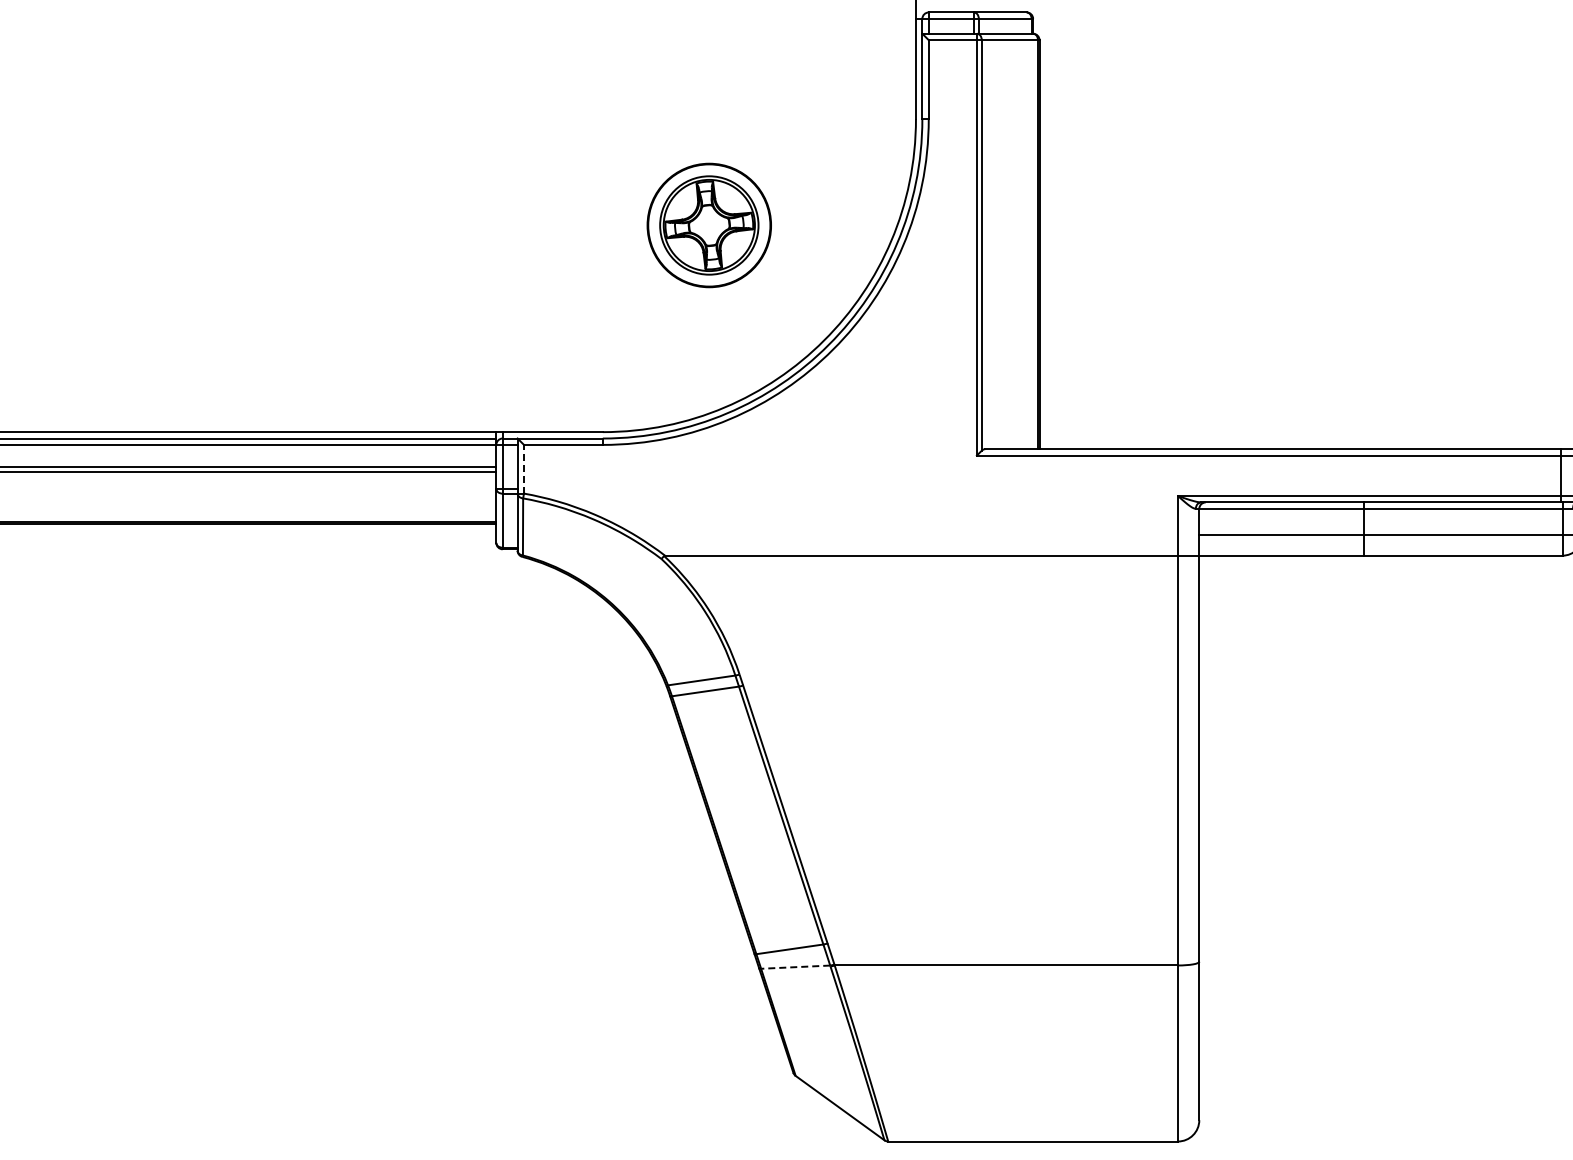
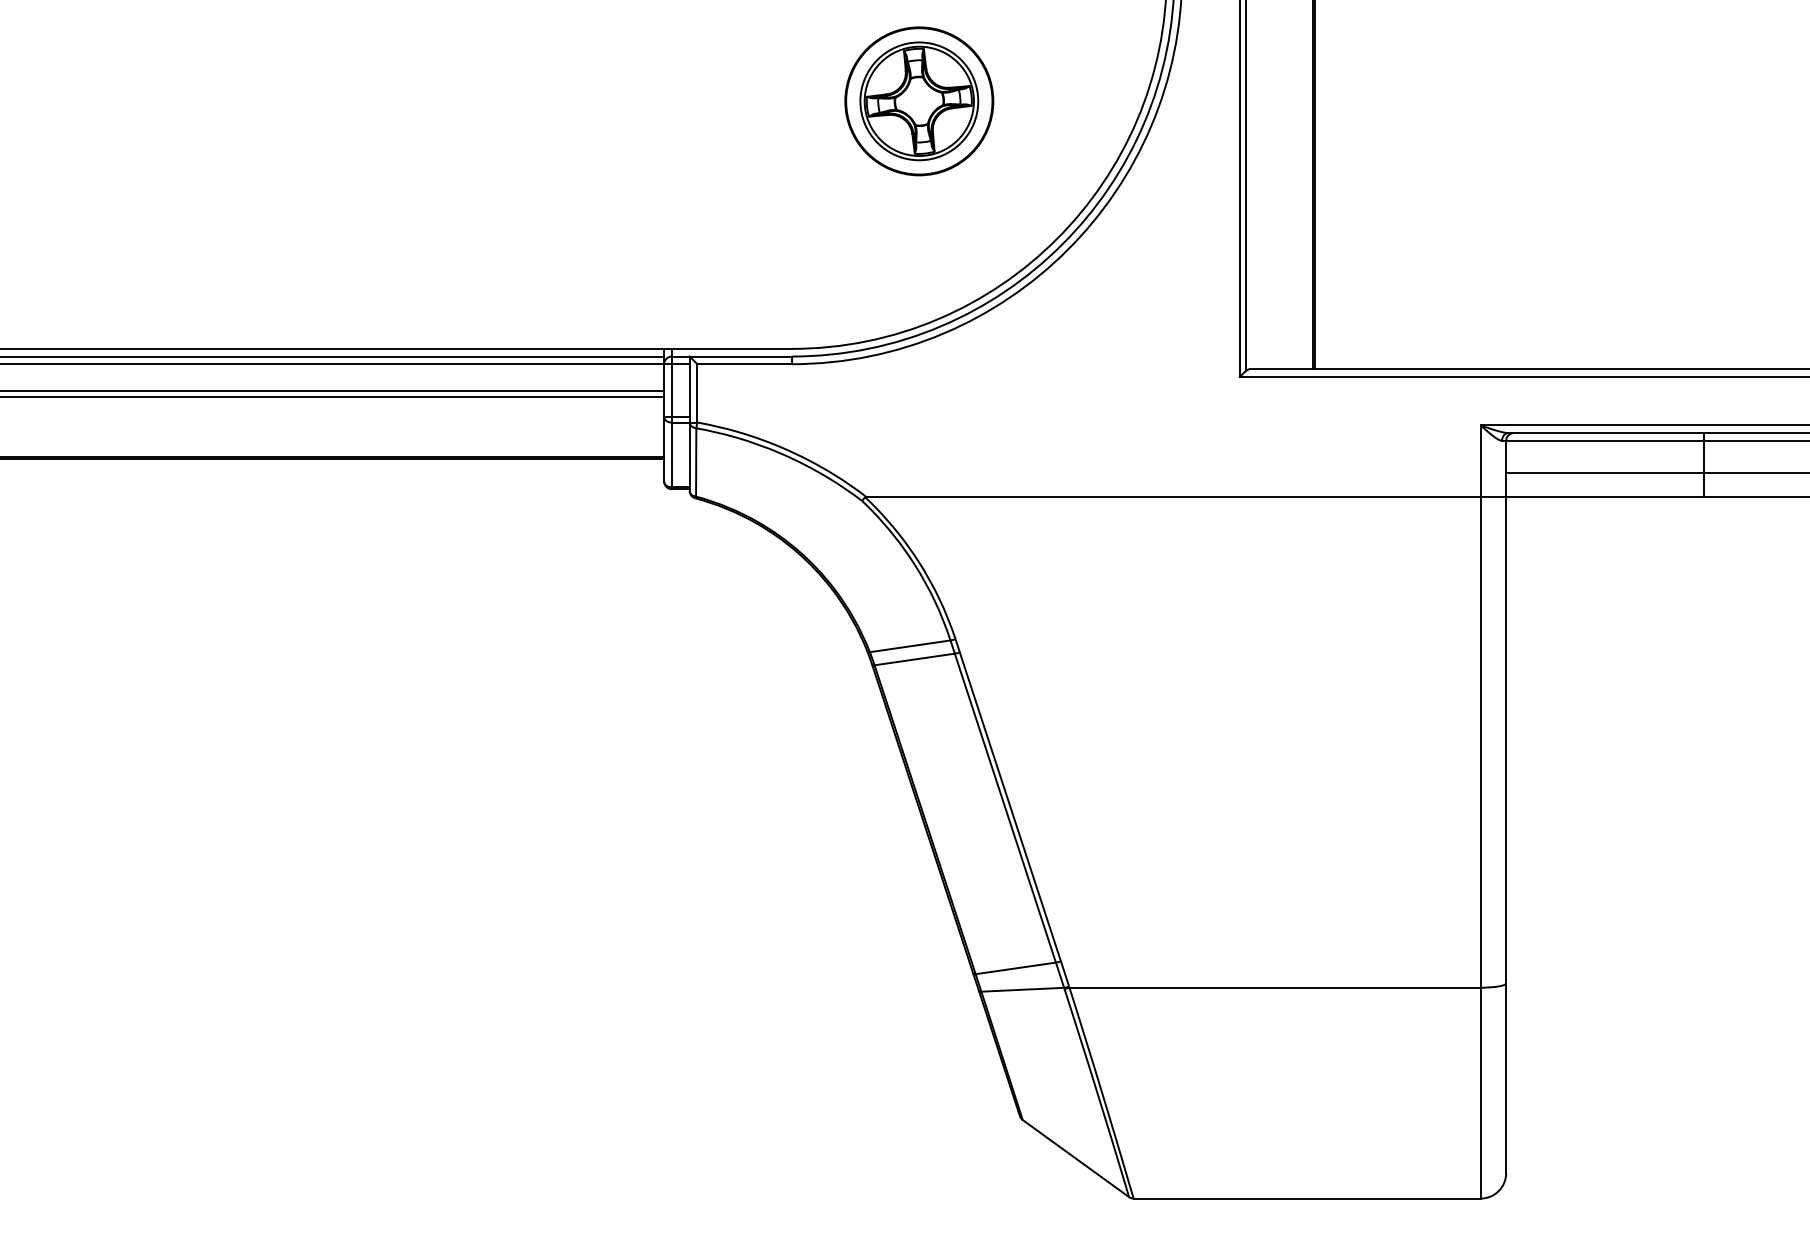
line: (524, 468) -> (697, 392), dashed -> solid
line: (795, 967) -> (1022, 990), dashed -> solid

